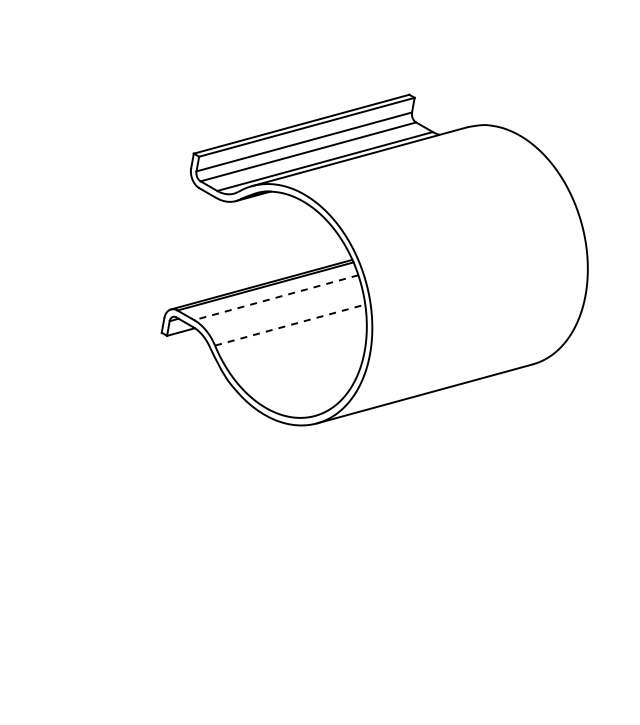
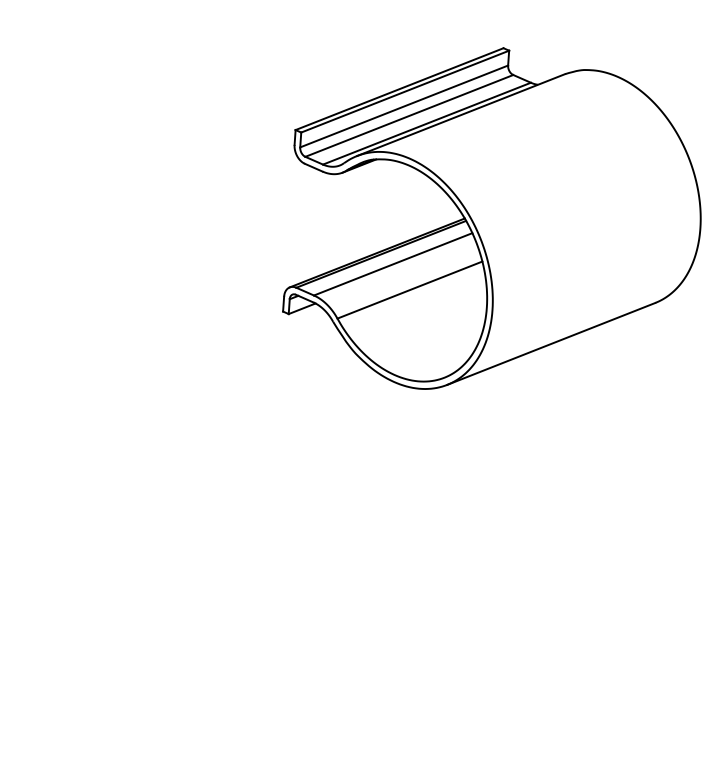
line: (275, 297) -> (392, 264), dashed -> solid
line: (289, 325) -> (409, 290), dashed -> solid

